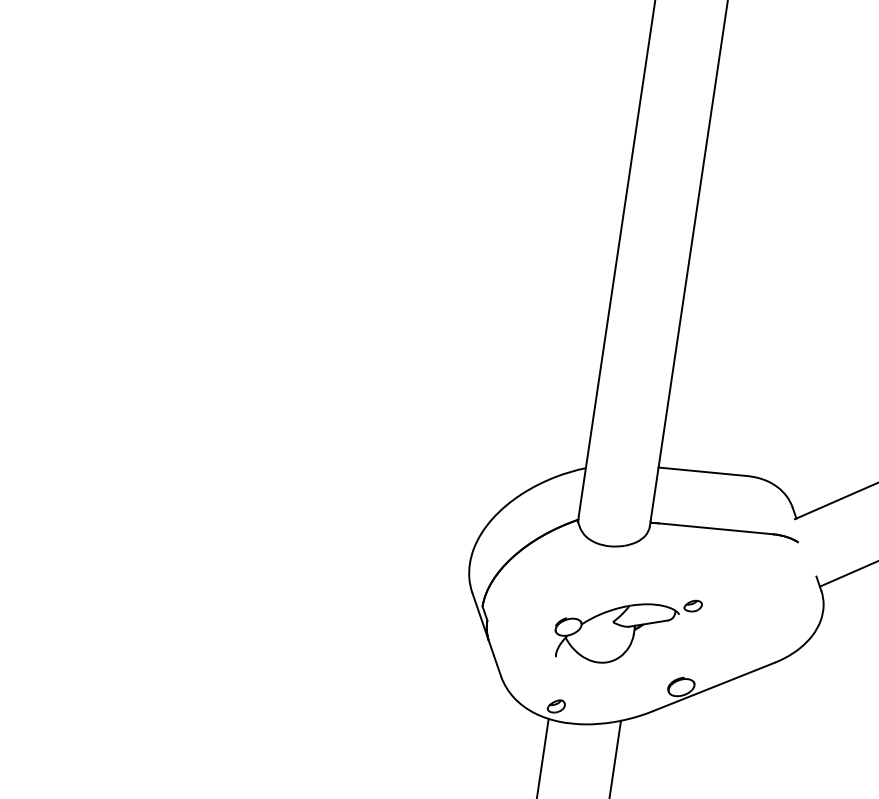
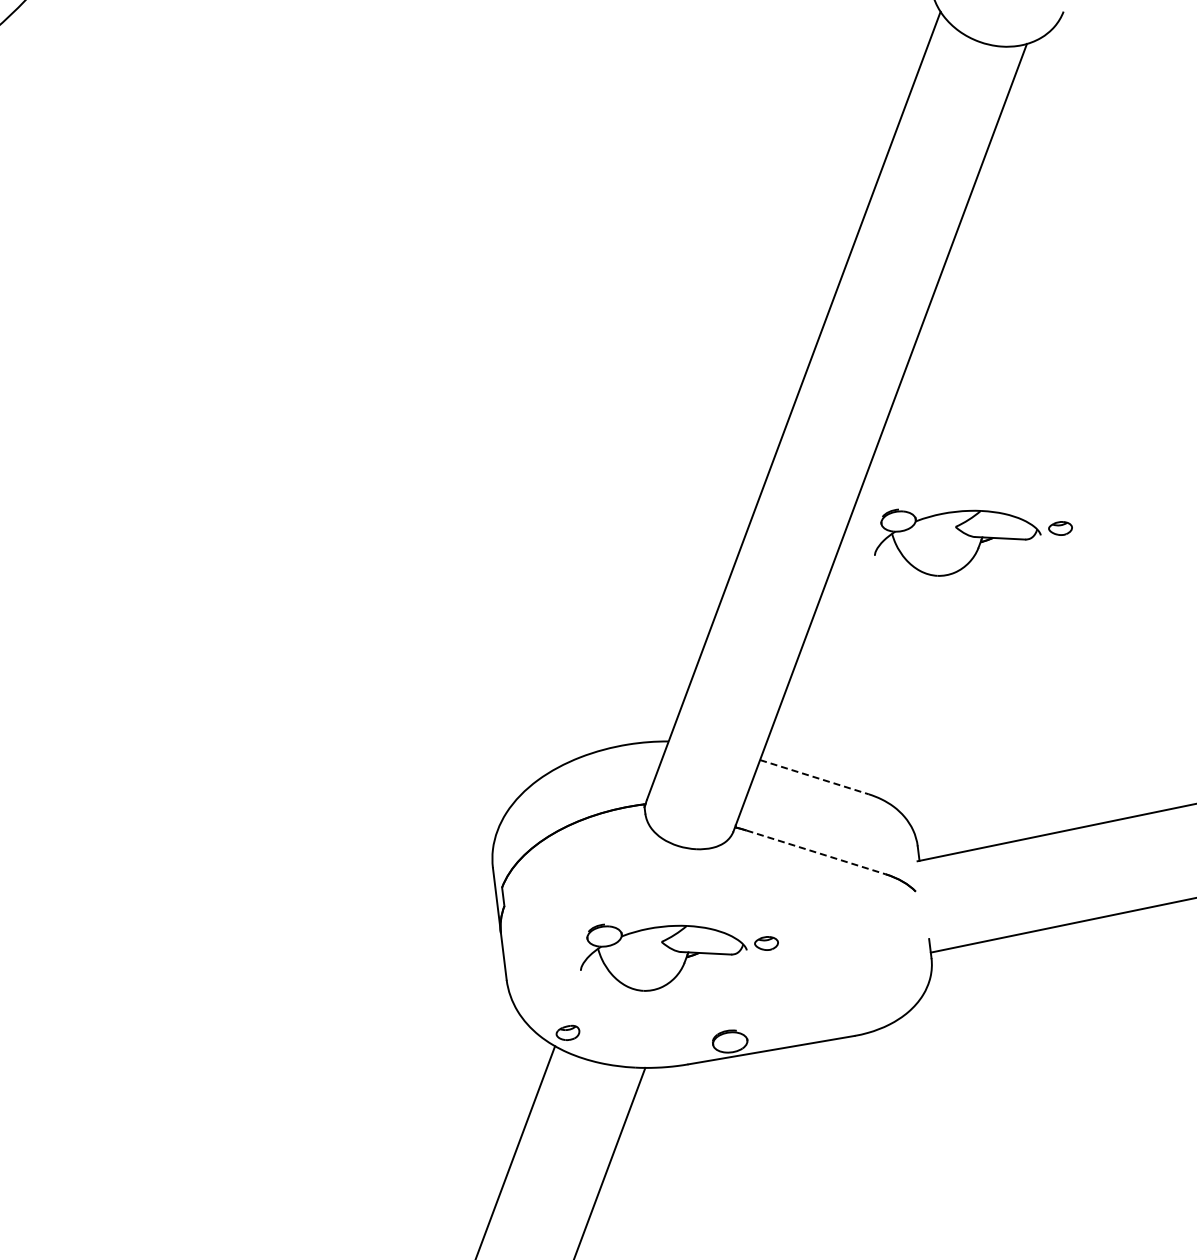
part: (785, 267) -> (973, 542), added
line: (702, 472) -> (814, 777), solid -> dashed
line: (716, 528) -> (816, 852), solid -> dashed

